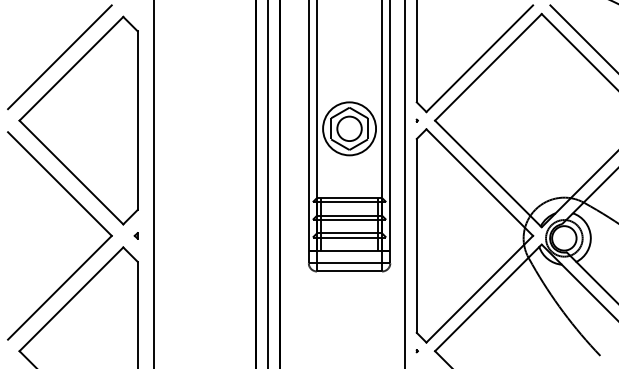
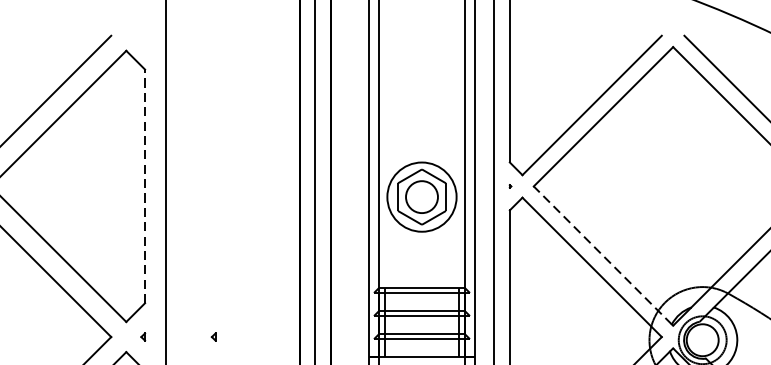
line: (137, 120) -> (144, 186), solid -> dashed
line: (487, 173) -> (602, 255), solid -> dashed
part: (189, 235) -> (212, 336), added

